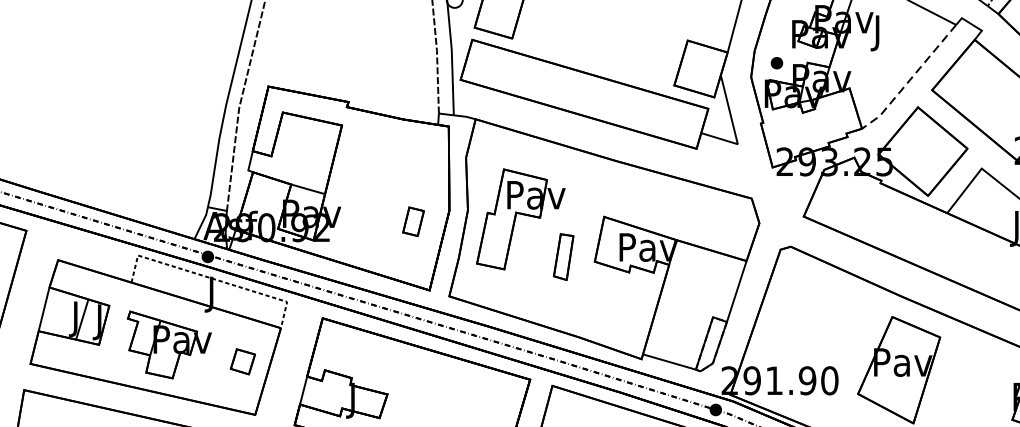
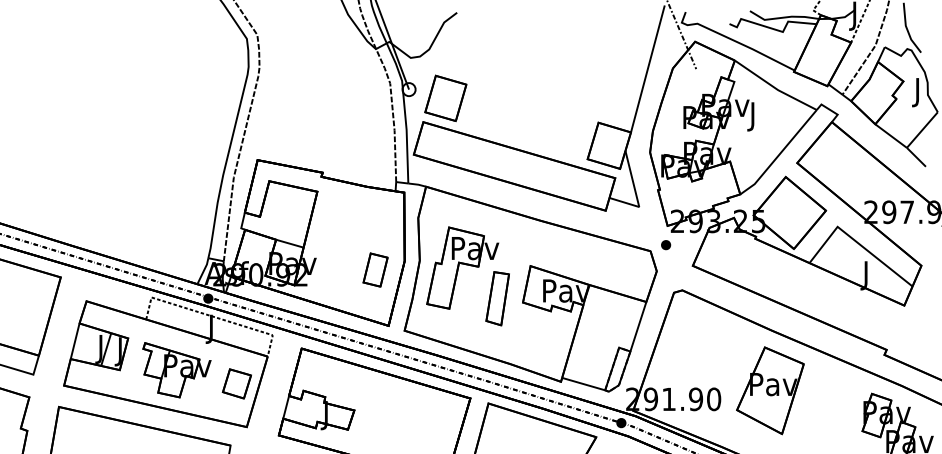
part: (777, 63) -> (666, 245), moved
line: (910, 79) -> (779, 154), dashed -> solid
part: (413, 221) -> (375, 269), size x1.43
part: (563, 256) -> (497, 298), size x1.43
part: (242, 361) -> (236, 383), size x1.43

